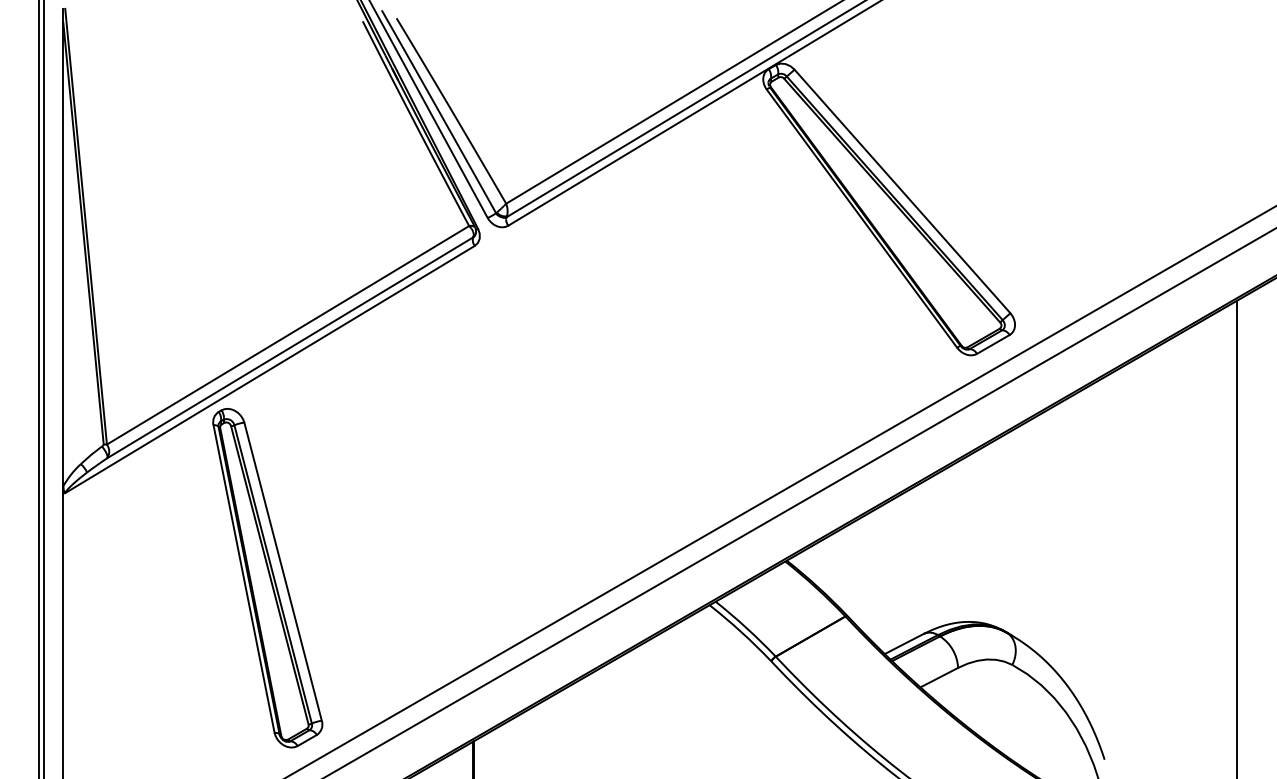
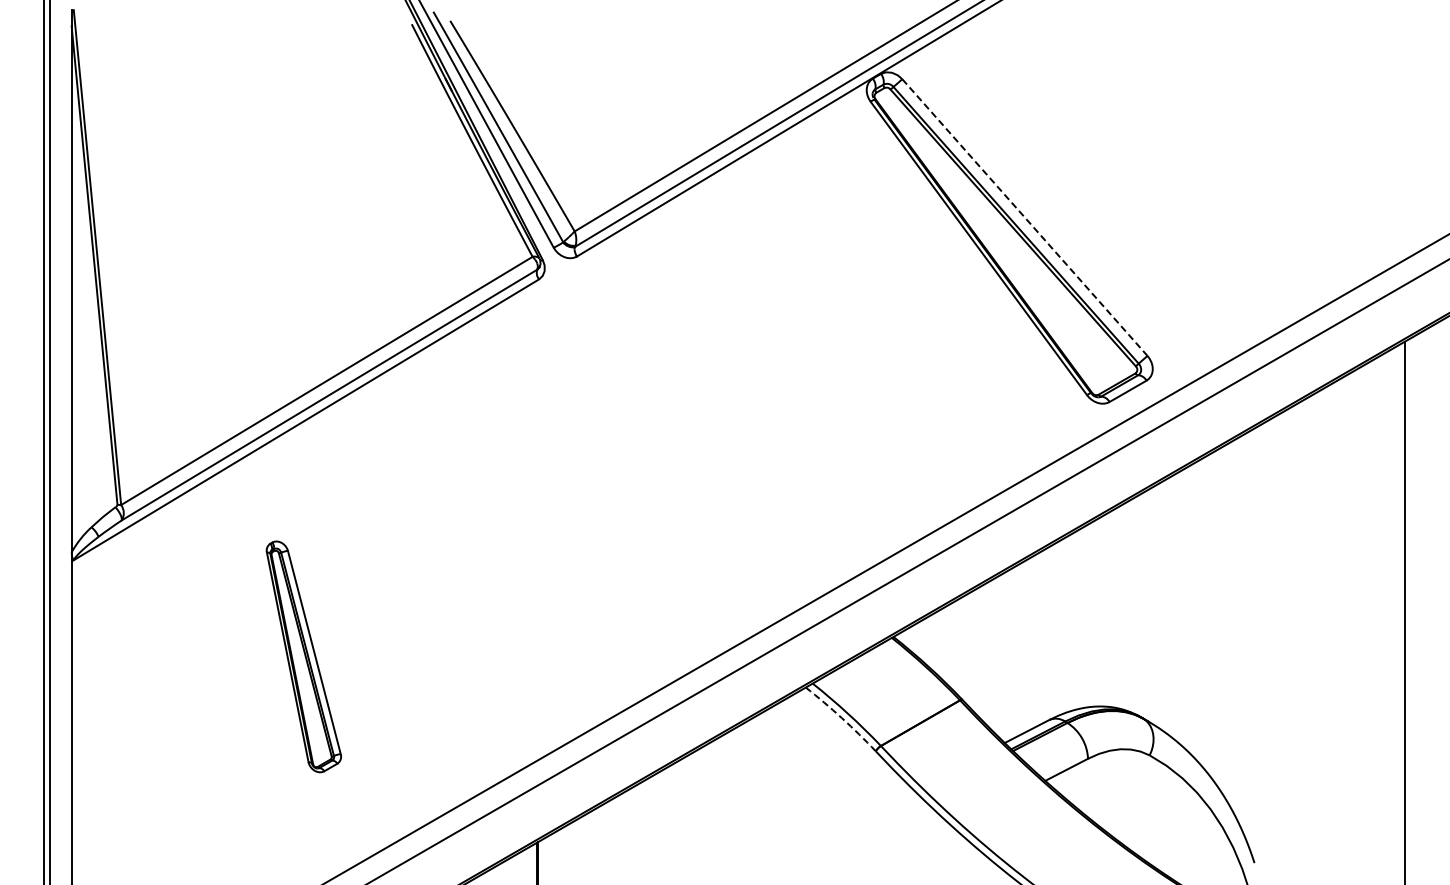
line: (902, 191) -> (1024, 217), solid -> dashed
part: (267, 577) -> (303, 656), size x0.6
arc: (741, 632) -> (841, 718), solid -> dashed

